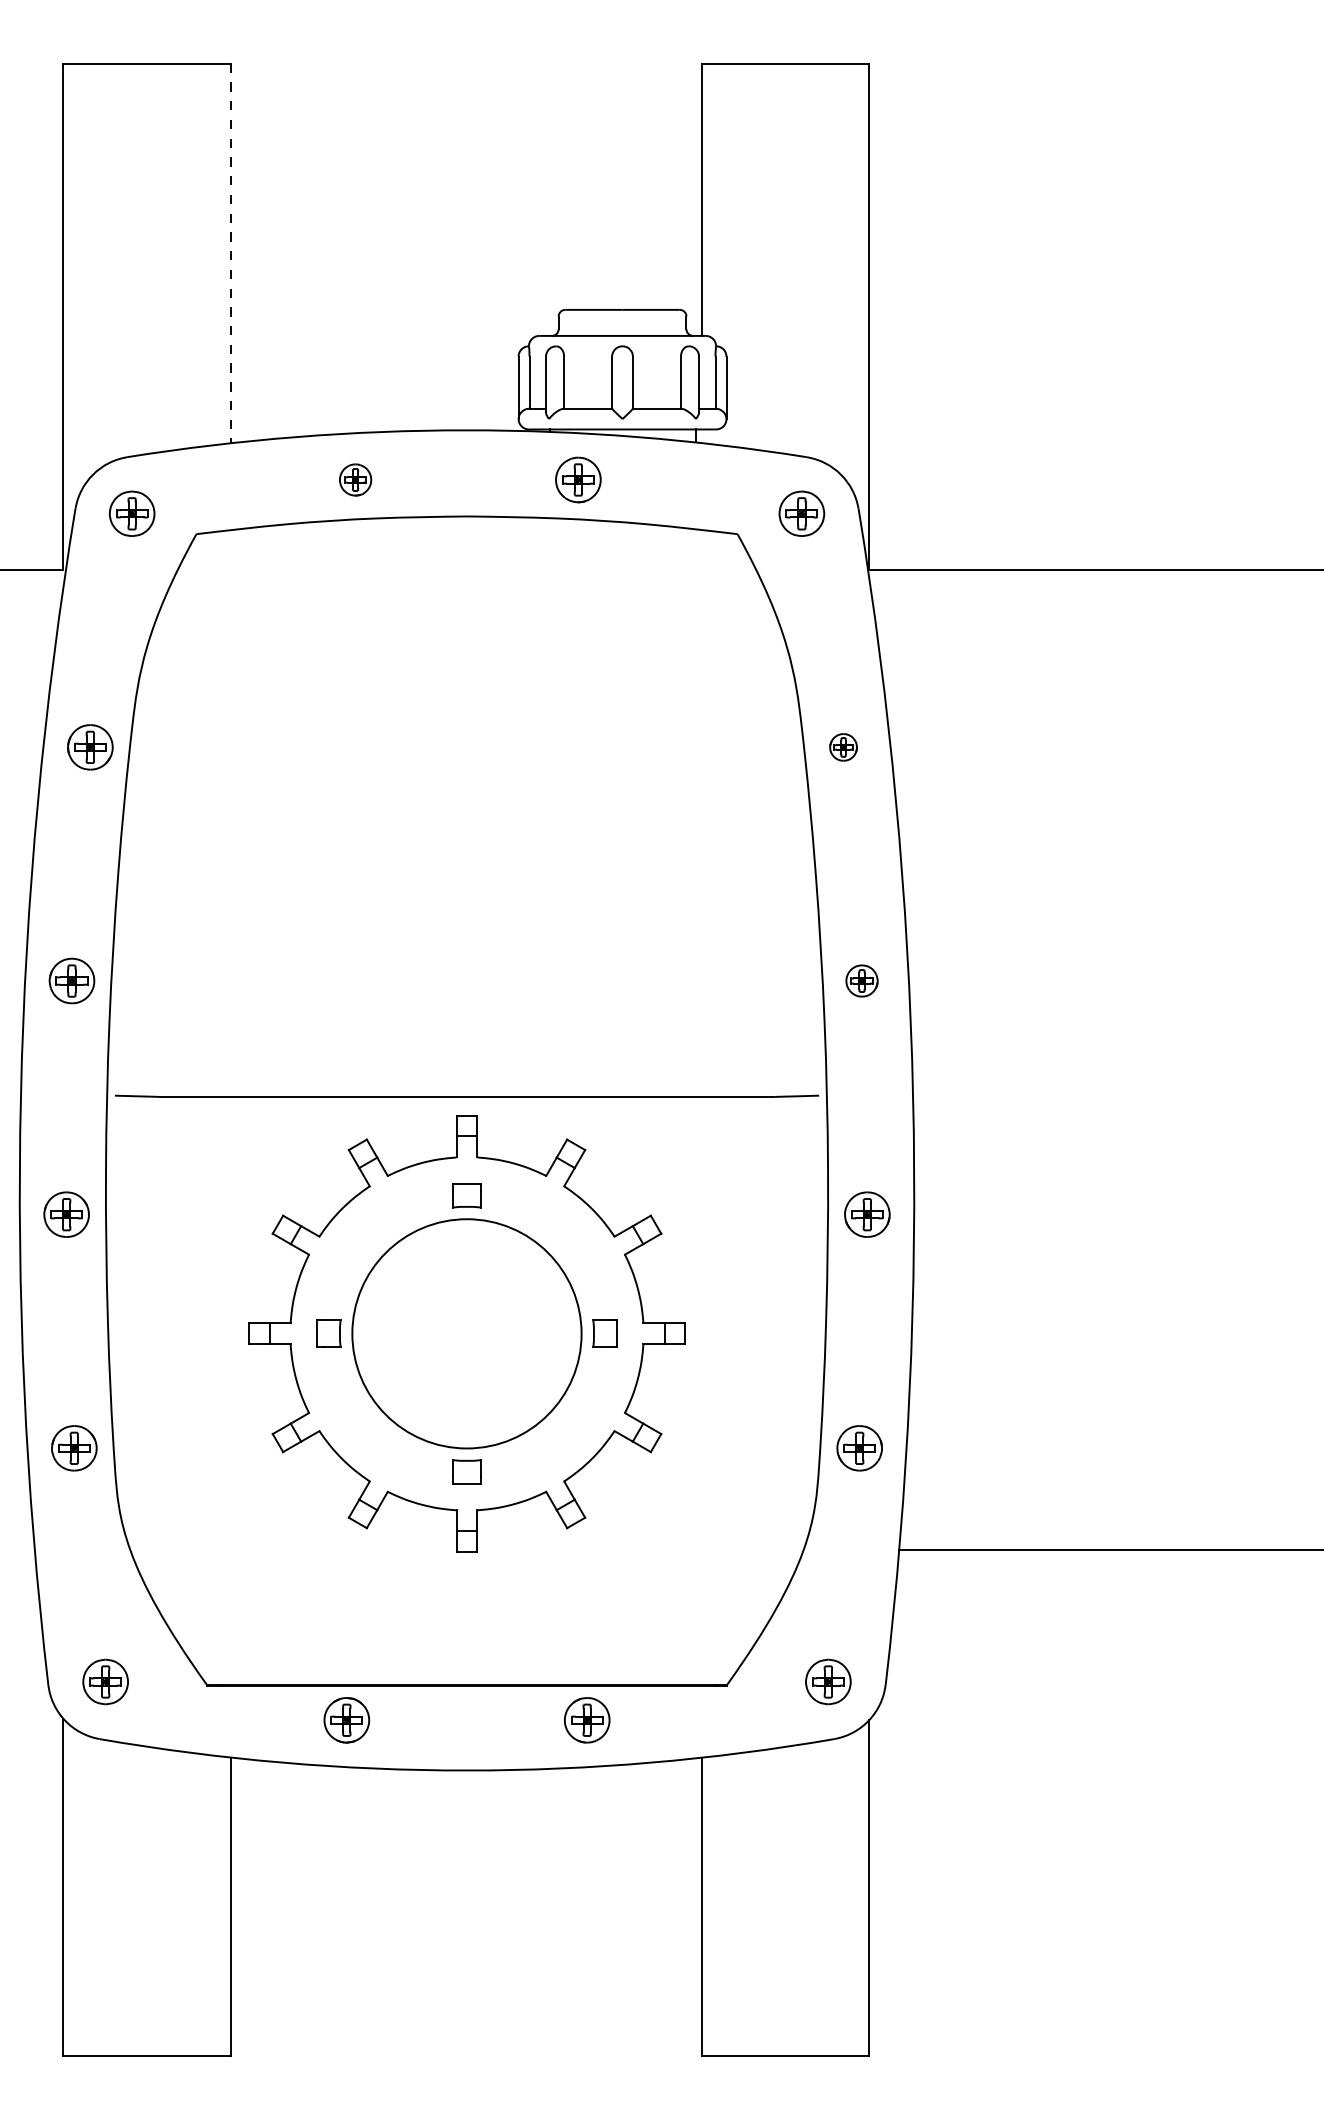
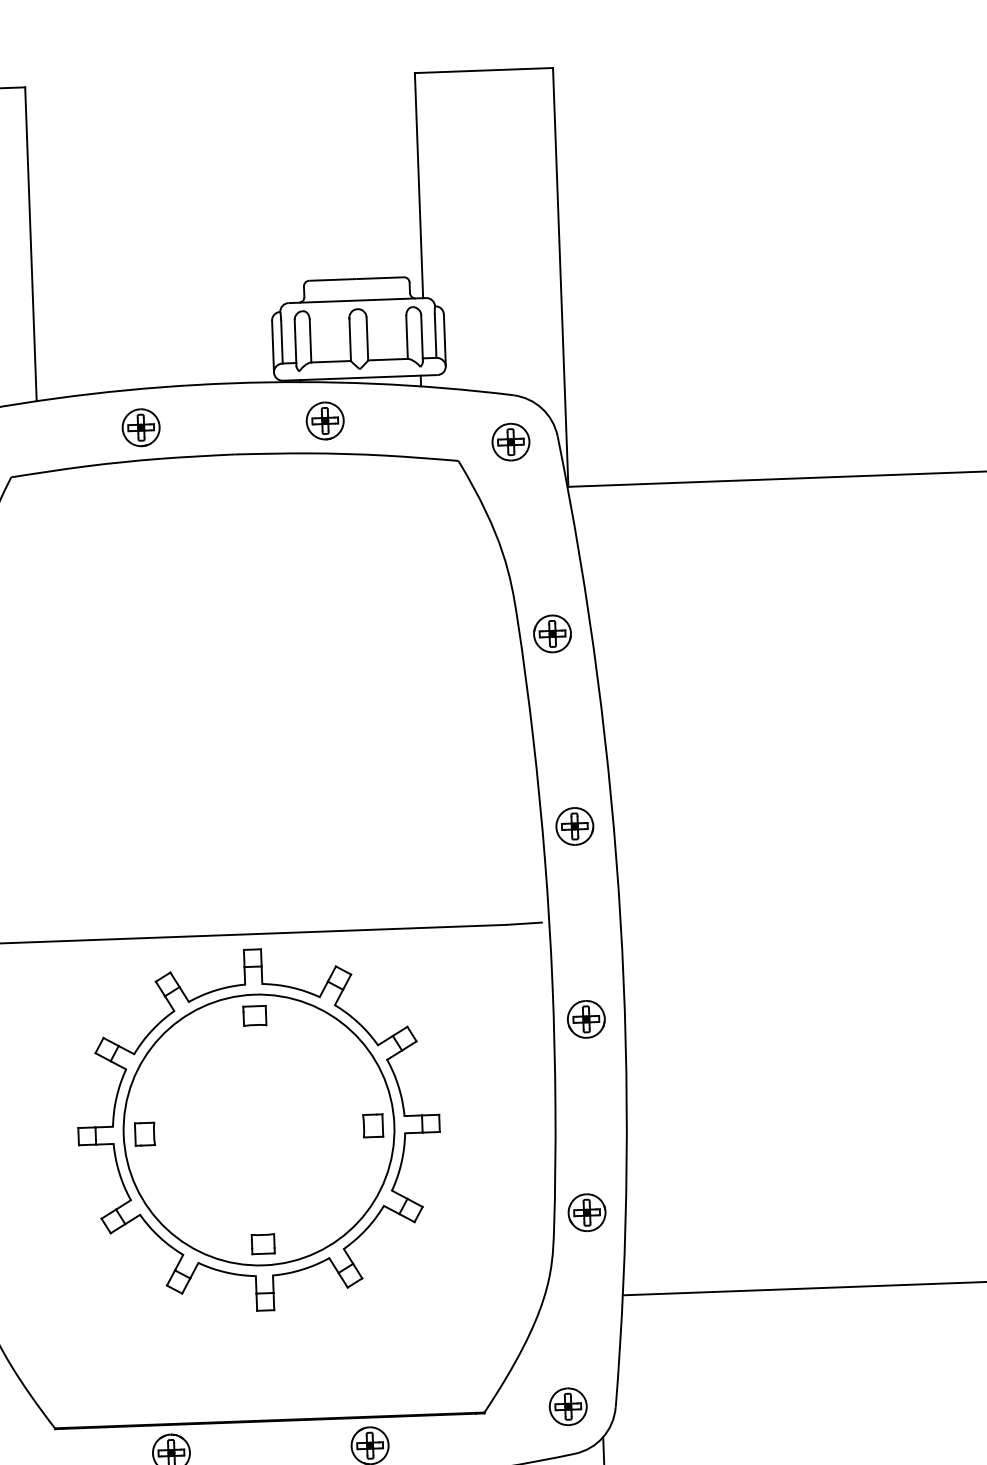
line: (230, 253) -> (30, 244), dashed -> solid
part: (355, 479) -> (141, 427), size x1.43
part: (843, 747) -> (552, 634), size x1.67
part: (861, 980) -> (574, 826), size x1.43
circle: (466, 1333) -> (258, 1129), size x1.43

